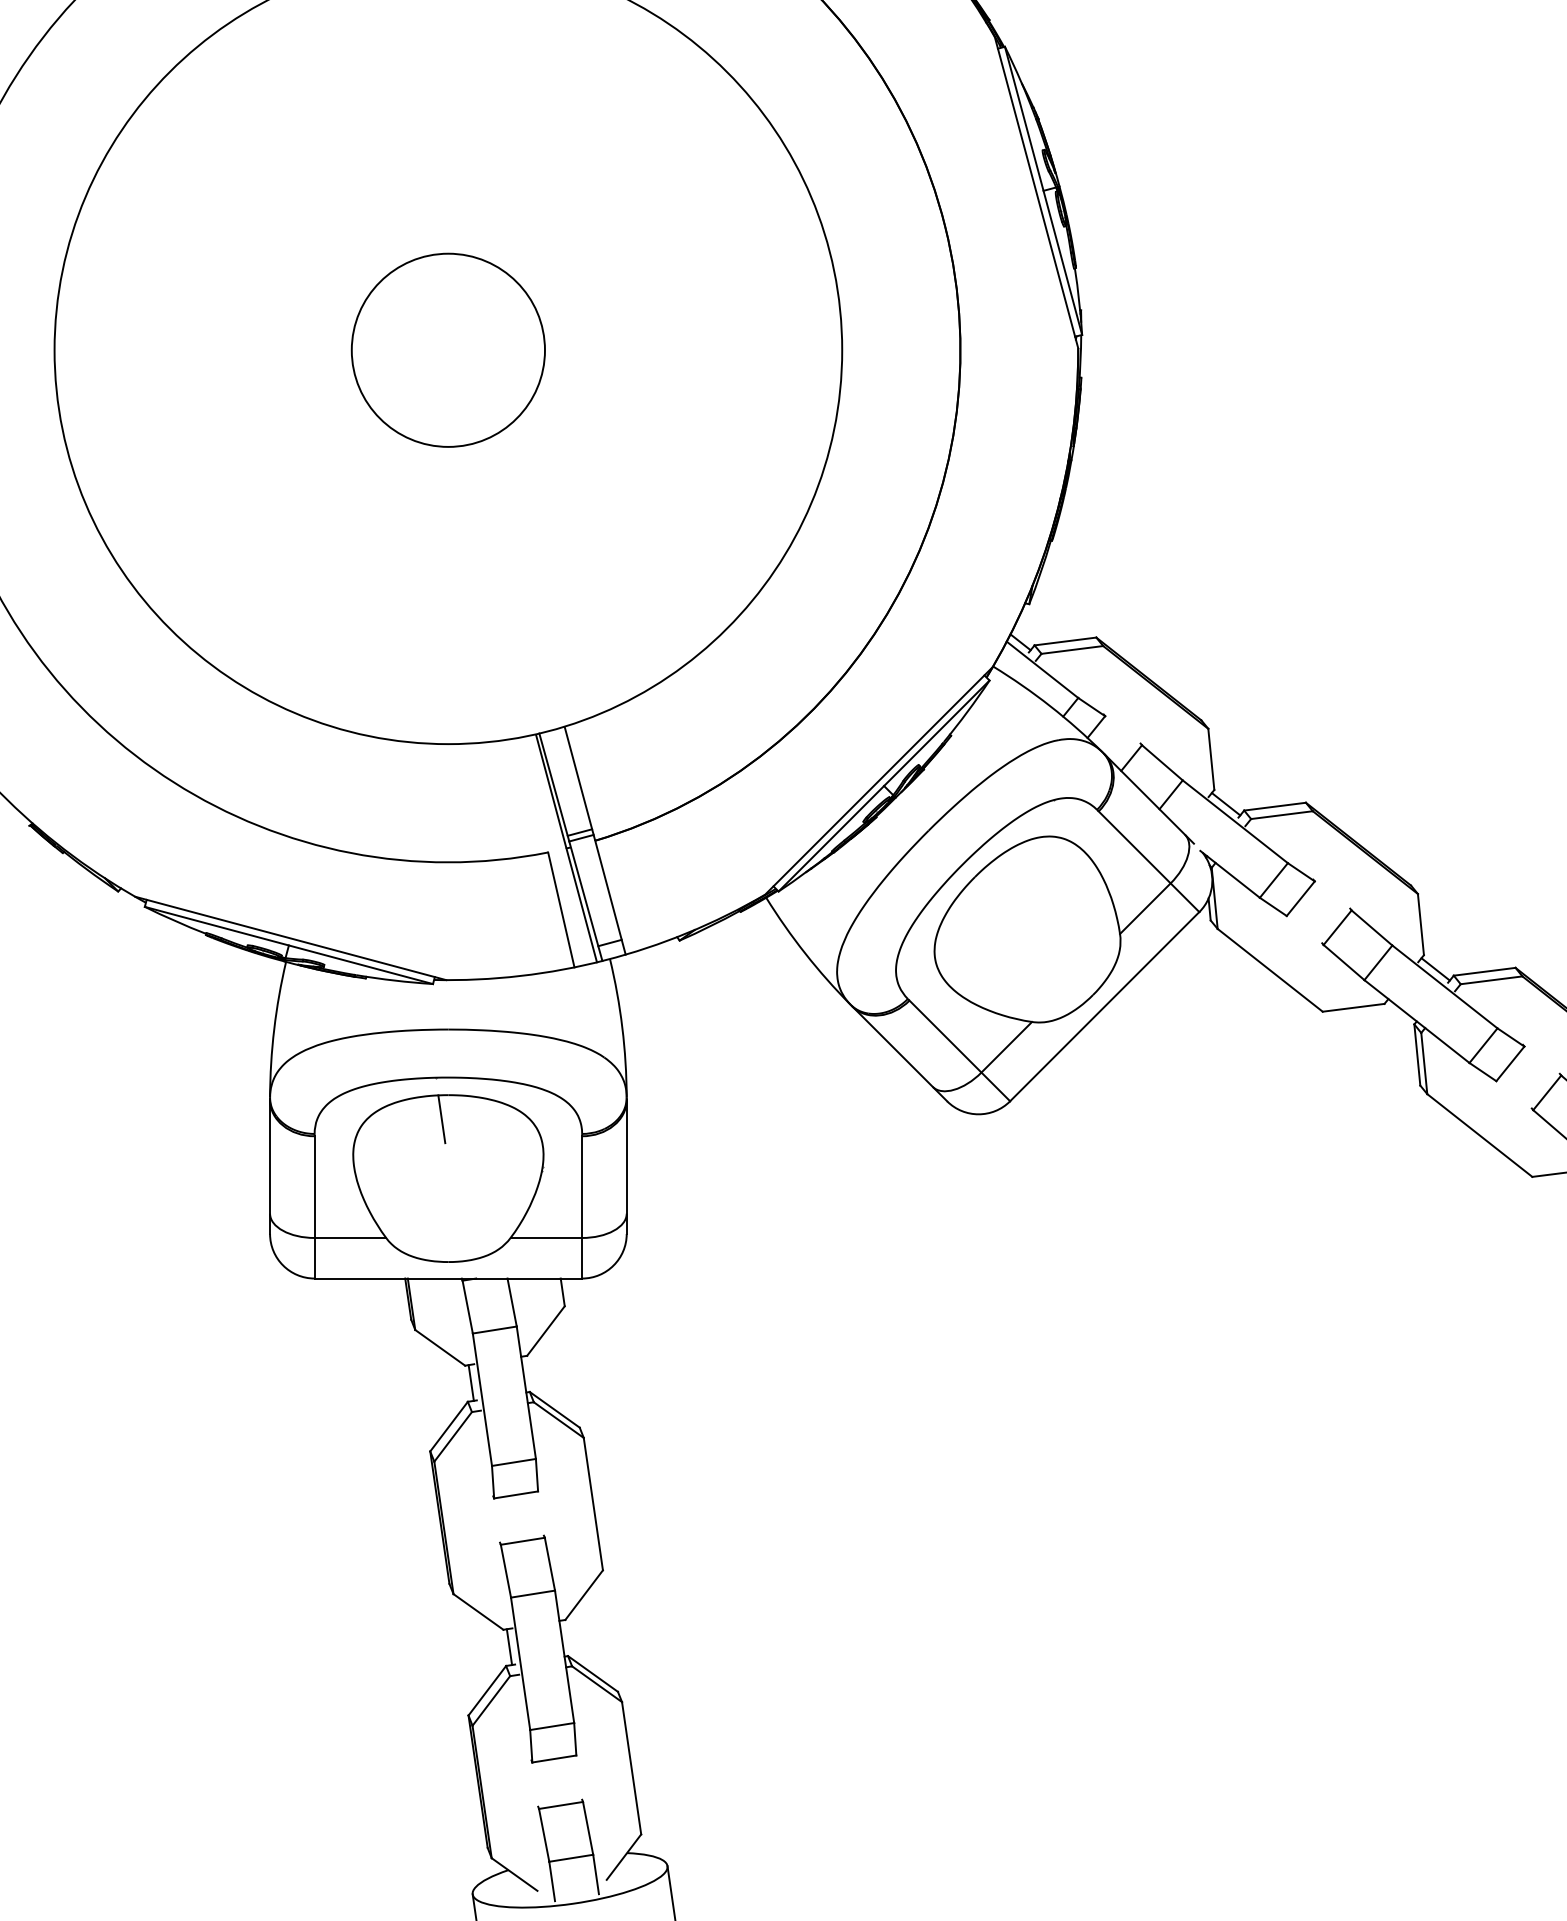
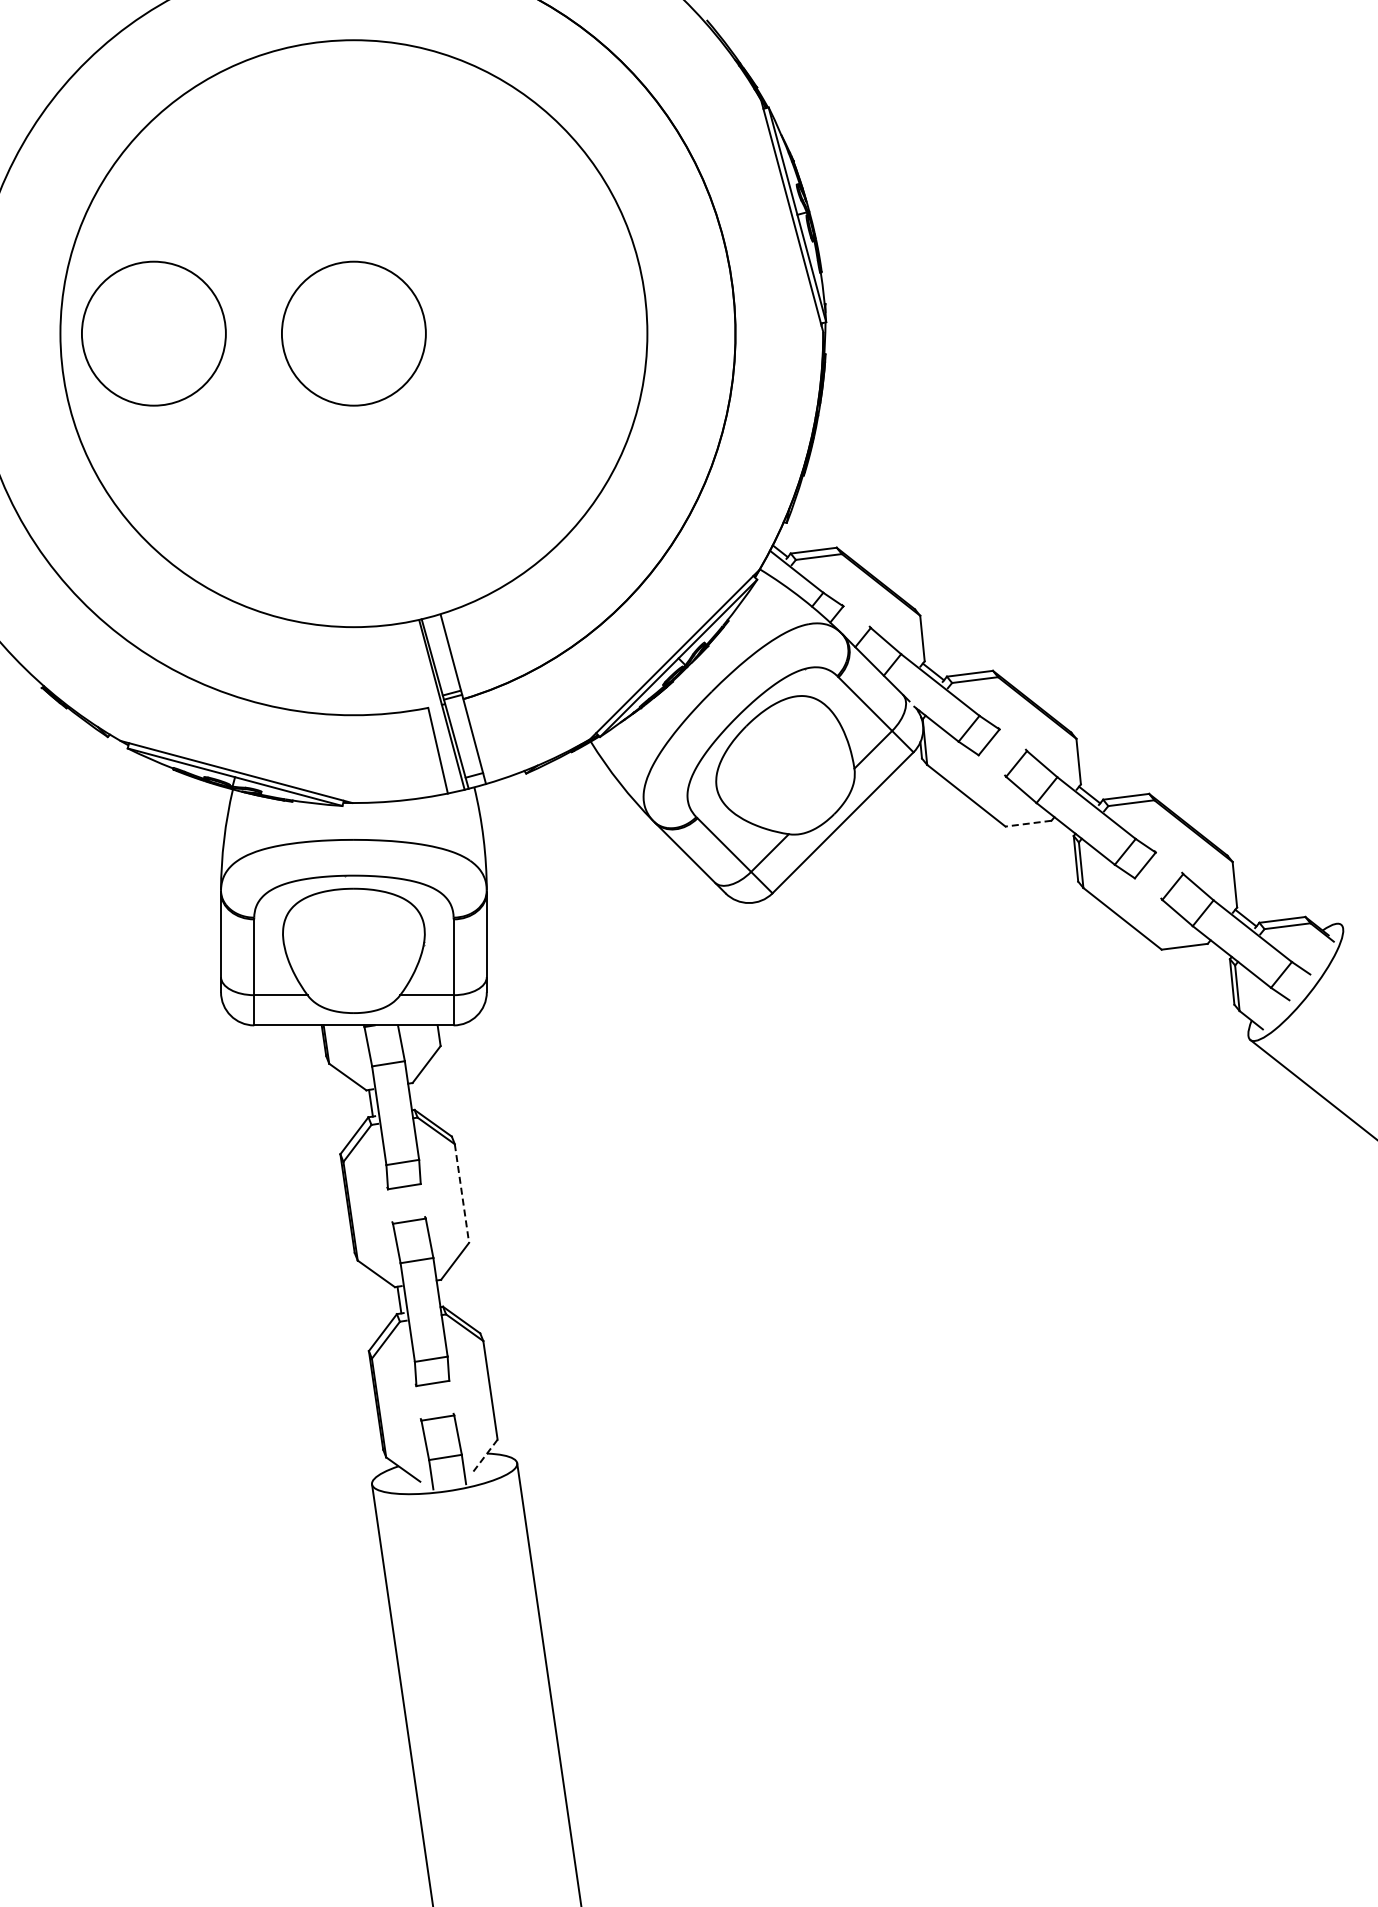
circle: (179, 350) -> (153, 333), added
line: (1353, 1007) -> (1028, 823), solid -> dashed
line: (441, 1118) -> (348, 906), removed
line: (592, 1504) -> (461, 1193), solid -> dashed
line: (623, 1858) -> (484, 1457), solid -> dashed

